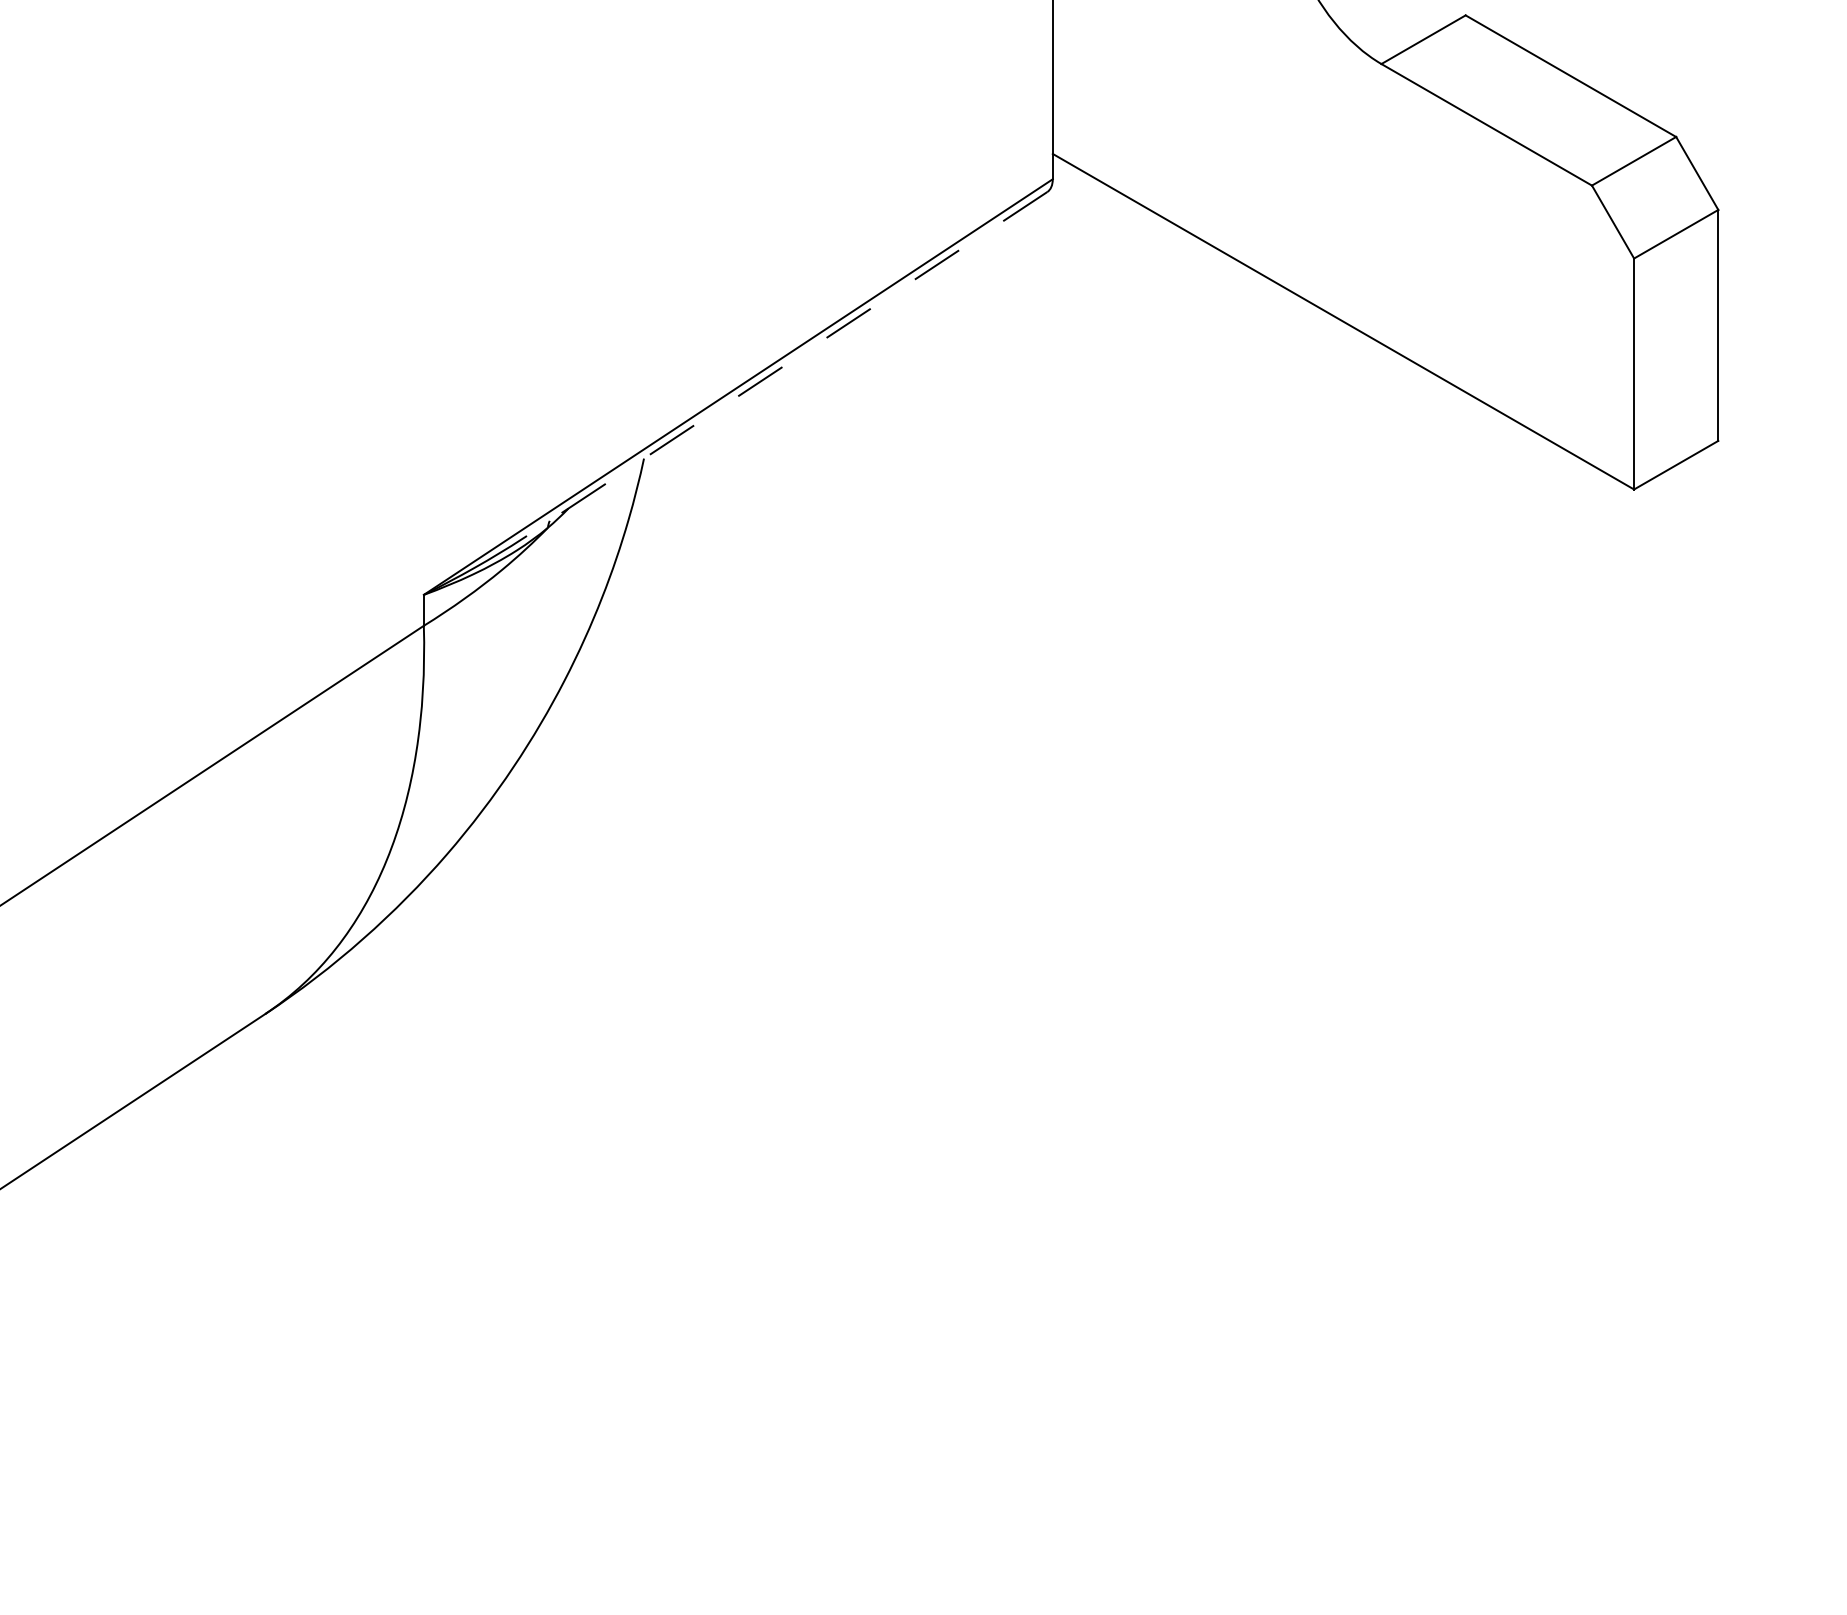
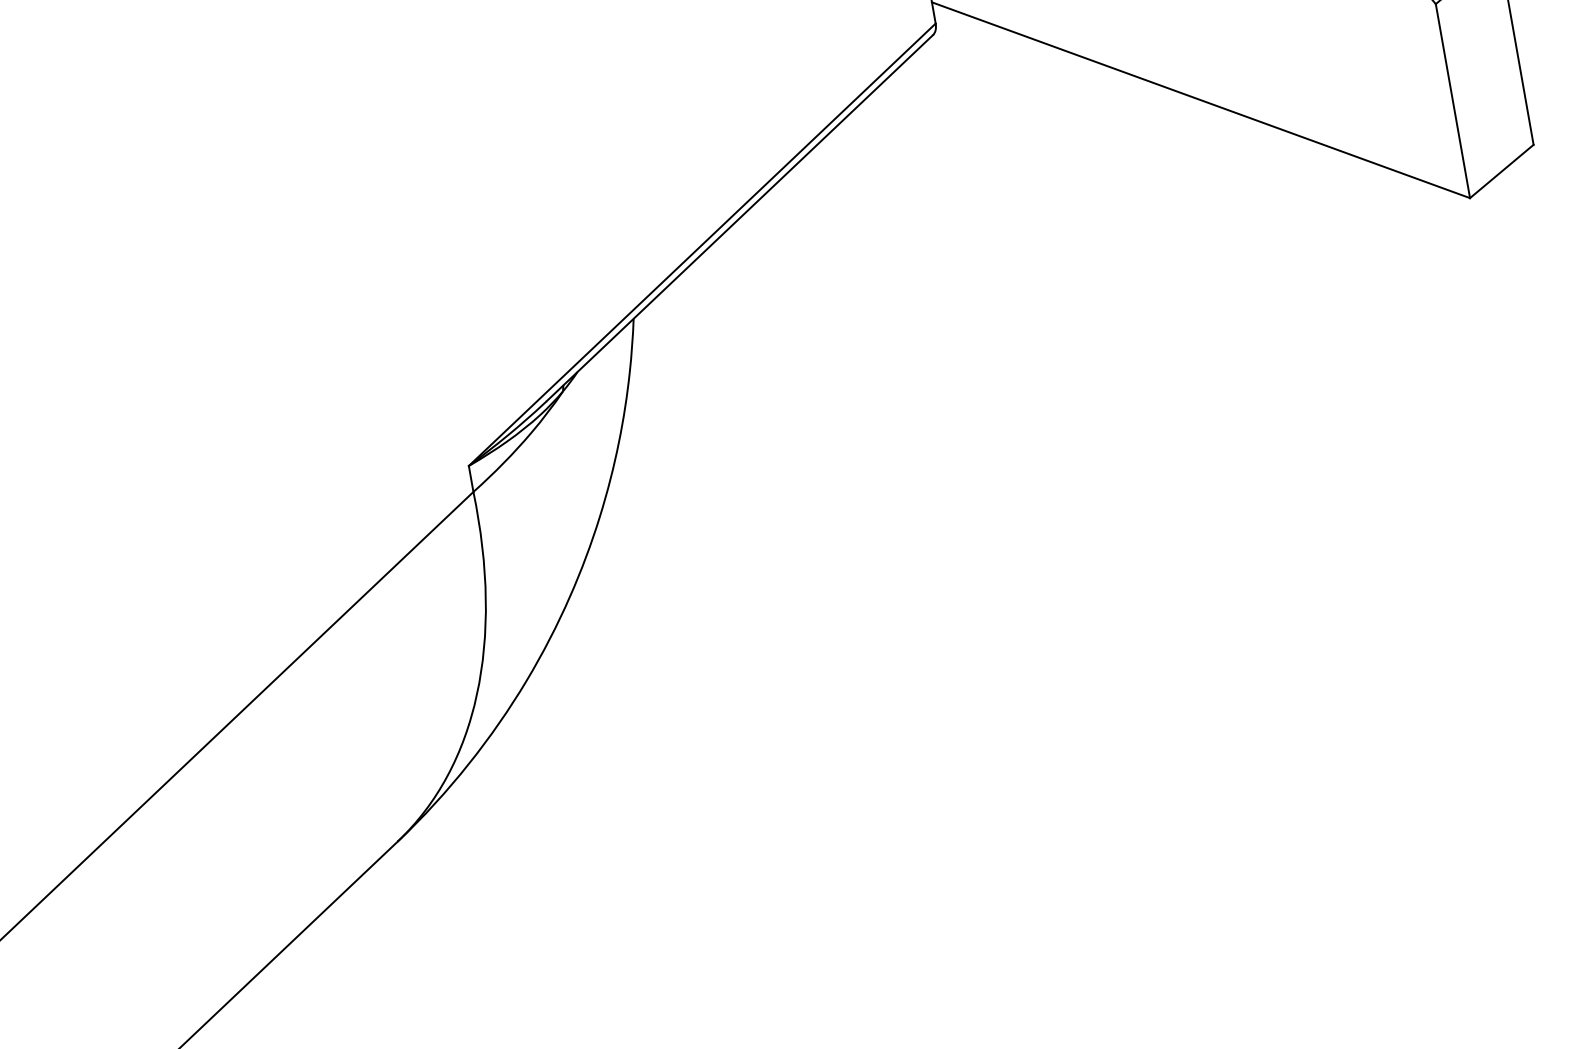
line: (787, 363) -> (740, 217), dashed -> solid

